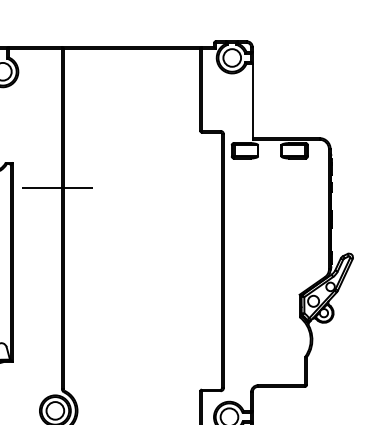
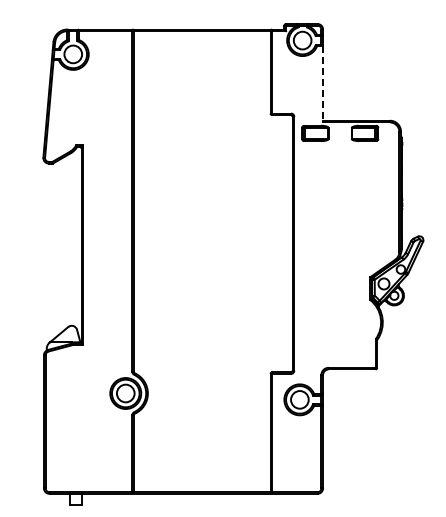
line: (253, 101) -> (323, 84), solid -> dashed
line: (57, 187) -> (127, 170), removed

